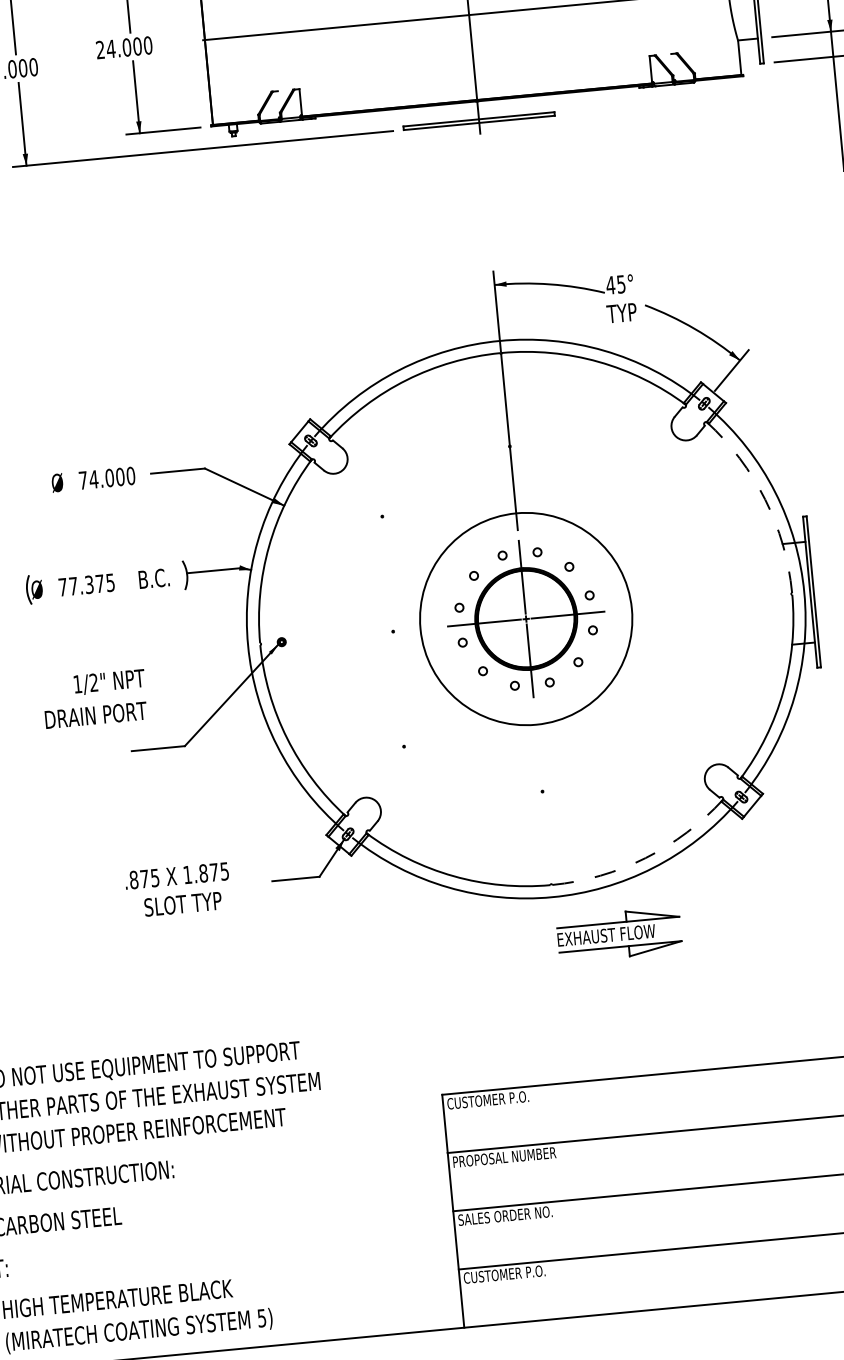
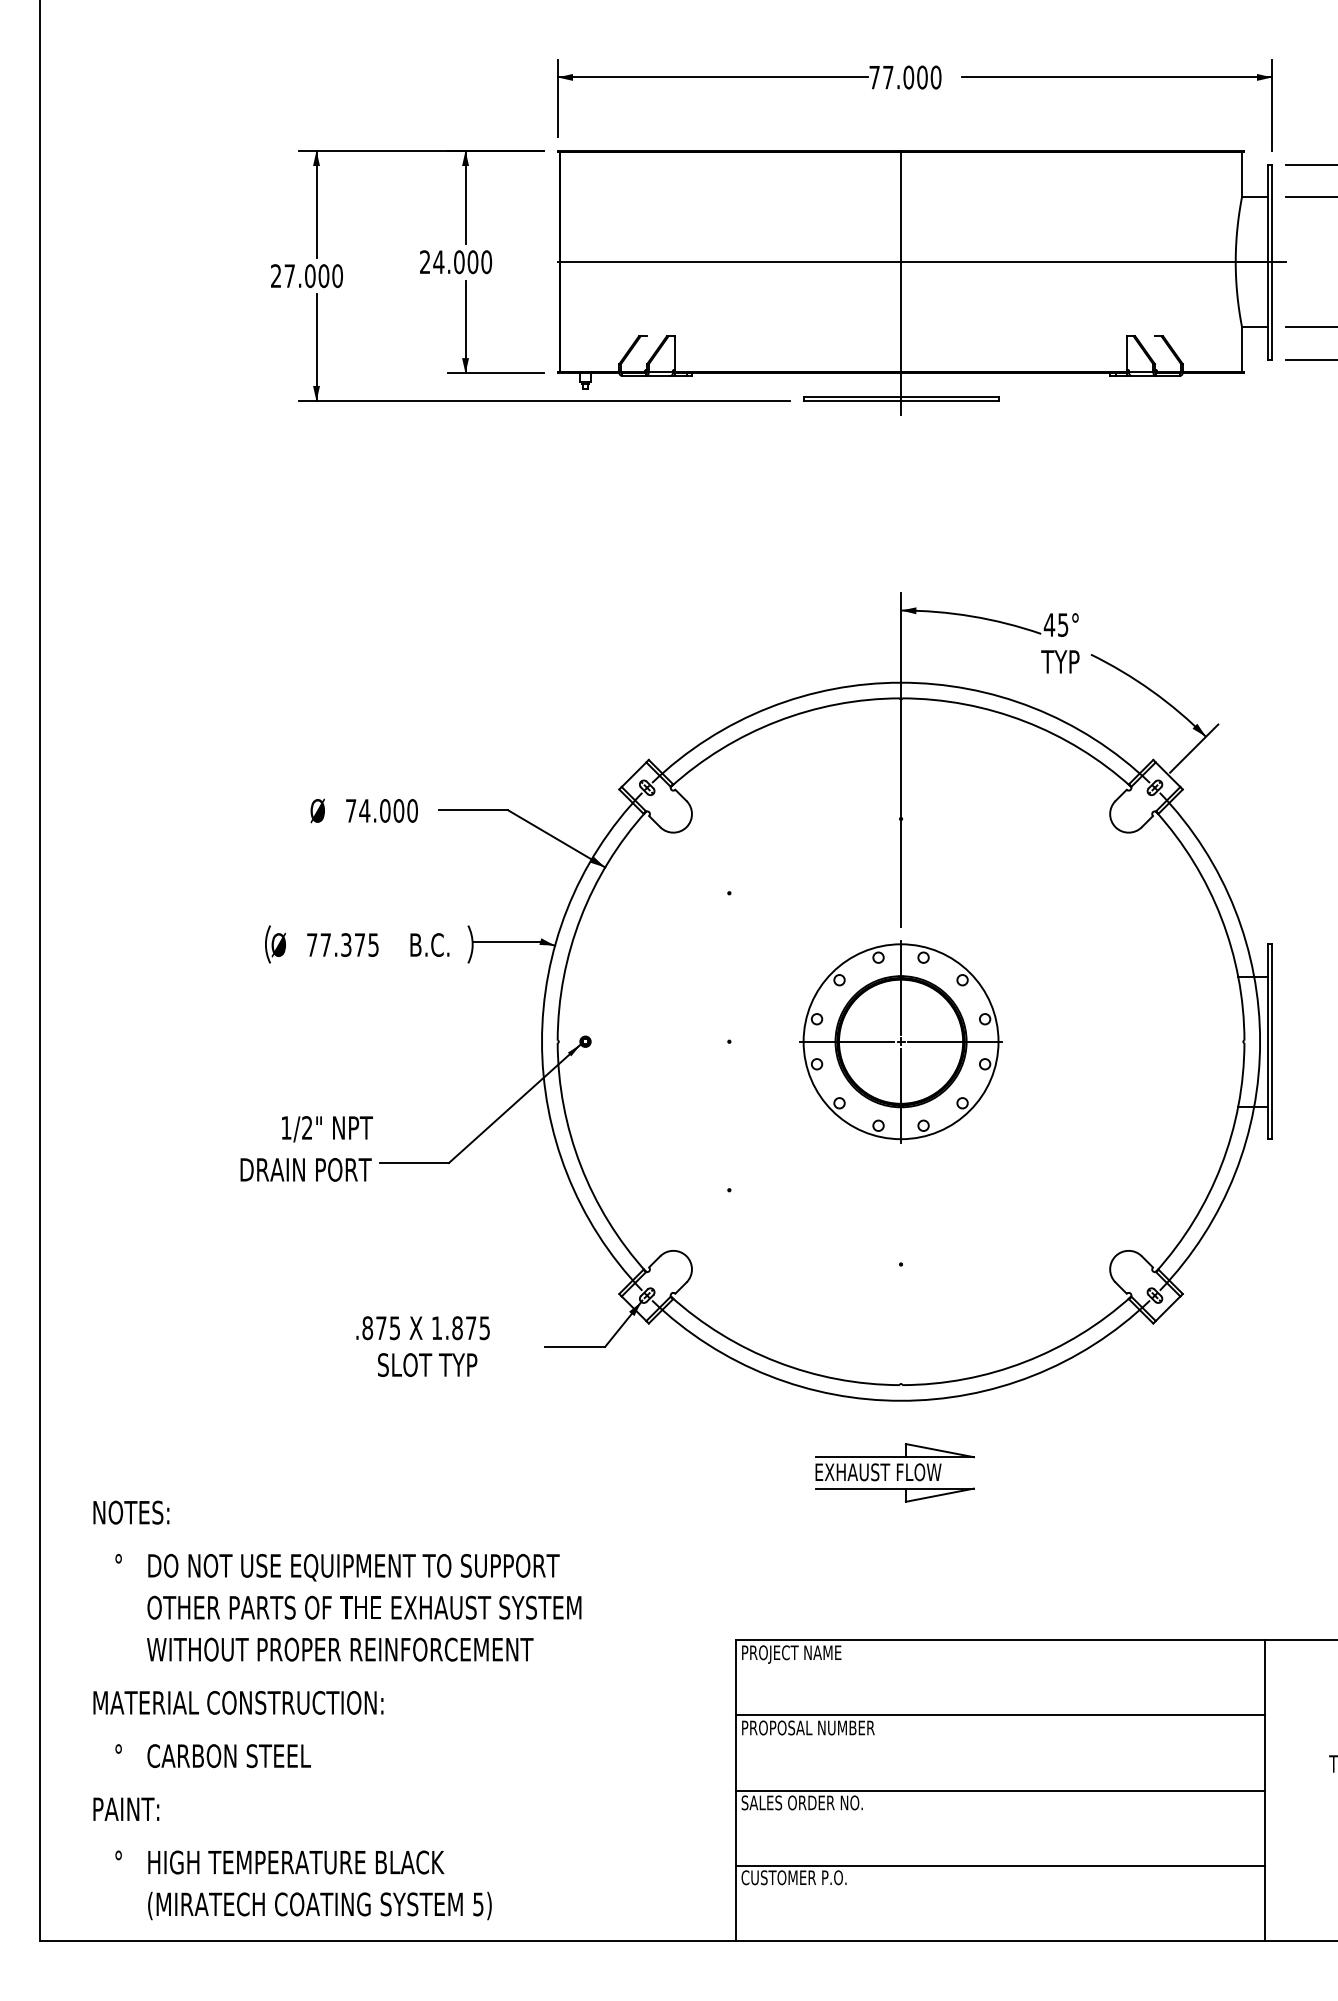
arc: (765, 499) -> (1221, 917), dashed -> solid
circle: (525, 618) -> (900, 1041), size x0.71
text: (94, 698) -> (306, 1148), moved
arc: (646, 858) -> (1025, 1362), dashed -> solid
part: (618, 934) -> (894, 1472), moved
text: (487, 1101) -> (793, 1654), CUSTOMER P.O. -> PROJECT NAME

